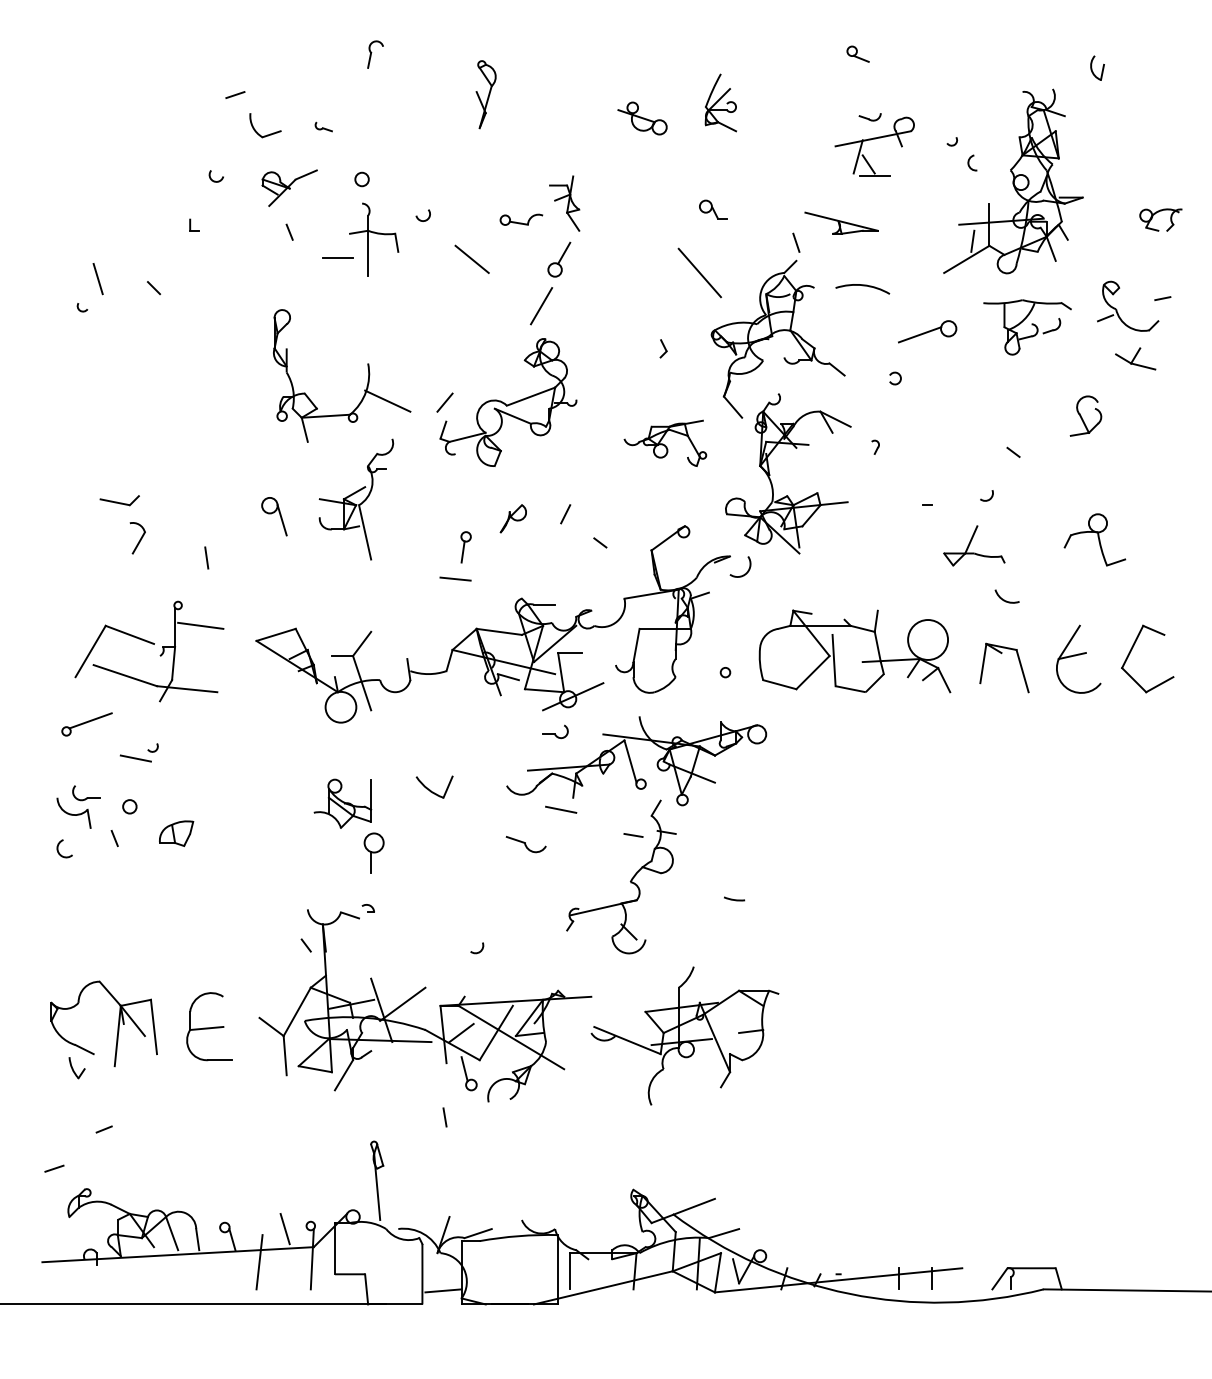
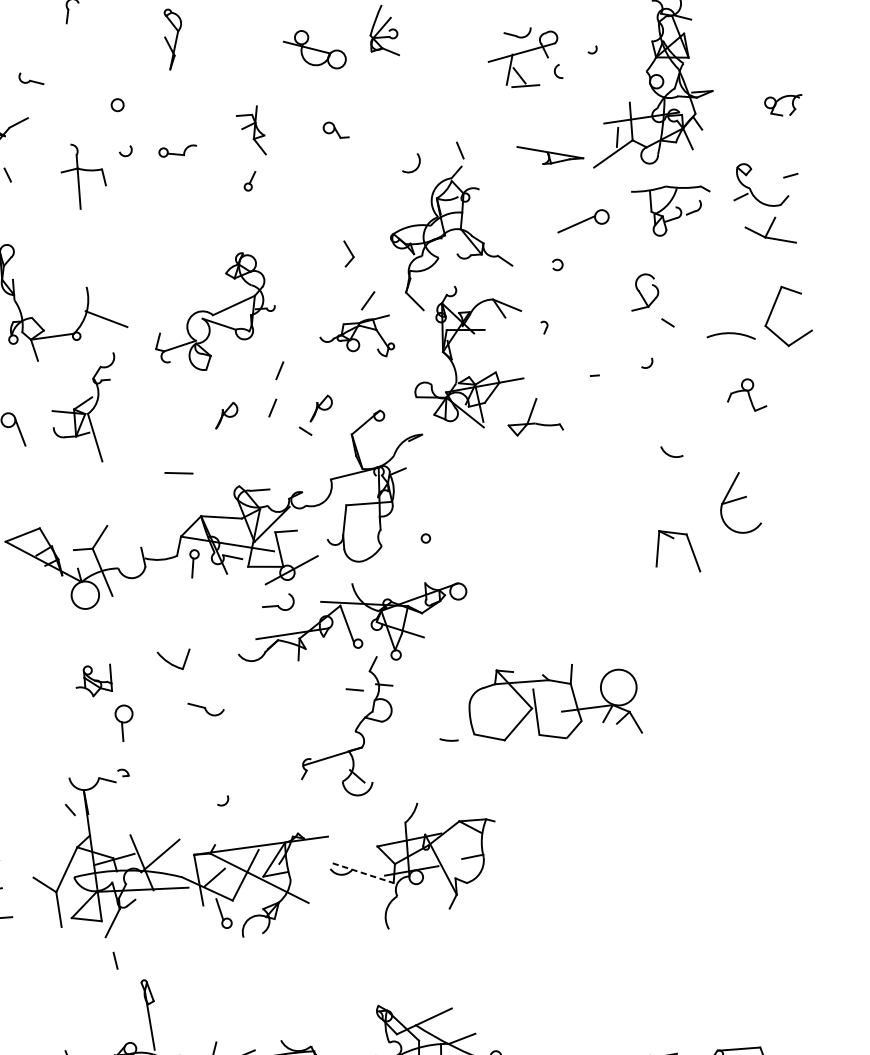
part: (869, 117) -> (517, 33), size x1.4
part: (642, 118) -> (314, 50), size x1.4
part: (323, 126) -> (30, 78), size x1.6
arc: (969, 162) -> (555, 71), moved
circle: (361, 179) -> (117, 105), moved
part: (713, 209) -> (336, 130), moved
part: (521, 219) -> (177, 150), moved
part: (841, 222) -> (550, 153), moved
line: (337, 257) -> (52, 194), removed
line: (471, 259) -> (171, 187), removed
part: (559, 259) -> (250, 181), size x0.6
line: (699, 272) -> (375, 183), removed
arc: (862, 286) -> (730, 334), moved
line: (541, 306) -> (237, 224), removed
part: (663, 348) -> (348, 253), size x1.6
part: (1135, 358) -> (770, 230), size x1.4
line: (444, 402) -> (367, 300), moved
part: (1085, 415) -> (644, 291), moved
line: (576, 473) -> (279, 370), added
part: (618, 518) -> (320, 408), added
part: (1094, 539) -> (746, 395), size x0.7
part: (974, 545) -> (535, 416), moved
part: (465, 547) -> (194, 563), moved
arc: (747, 570) -> (417, 166), moved
part: (1131, 651) -> (772, 310), moved
part: (1001, 654) -> (673, 539), moved
part: (861, 661) -> (560, 711), moved
part: (555, 731) -> (278, 602), size x1.4
part: (342, 803) -> (93, 680), size x0.7
line: (561, 809) -> (288, 671), removed
part: (525, 844) -> (205, 709), moved
line: (627, 1040) -> (363, 873), solid -> dashed
line: (444, 1117) -> (115, 960), moved

